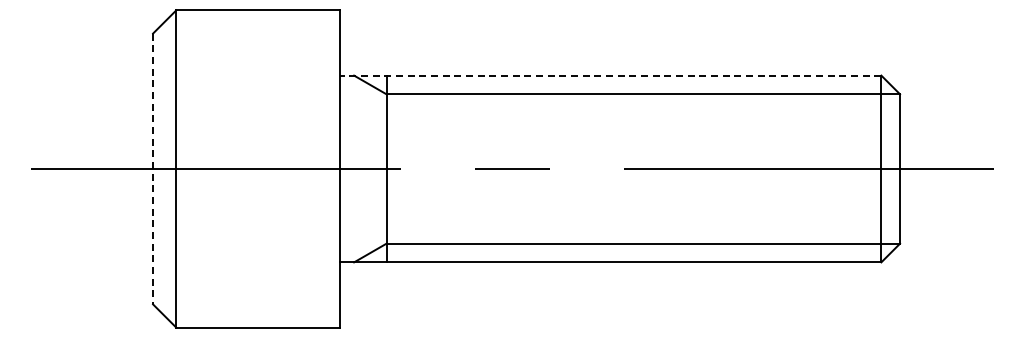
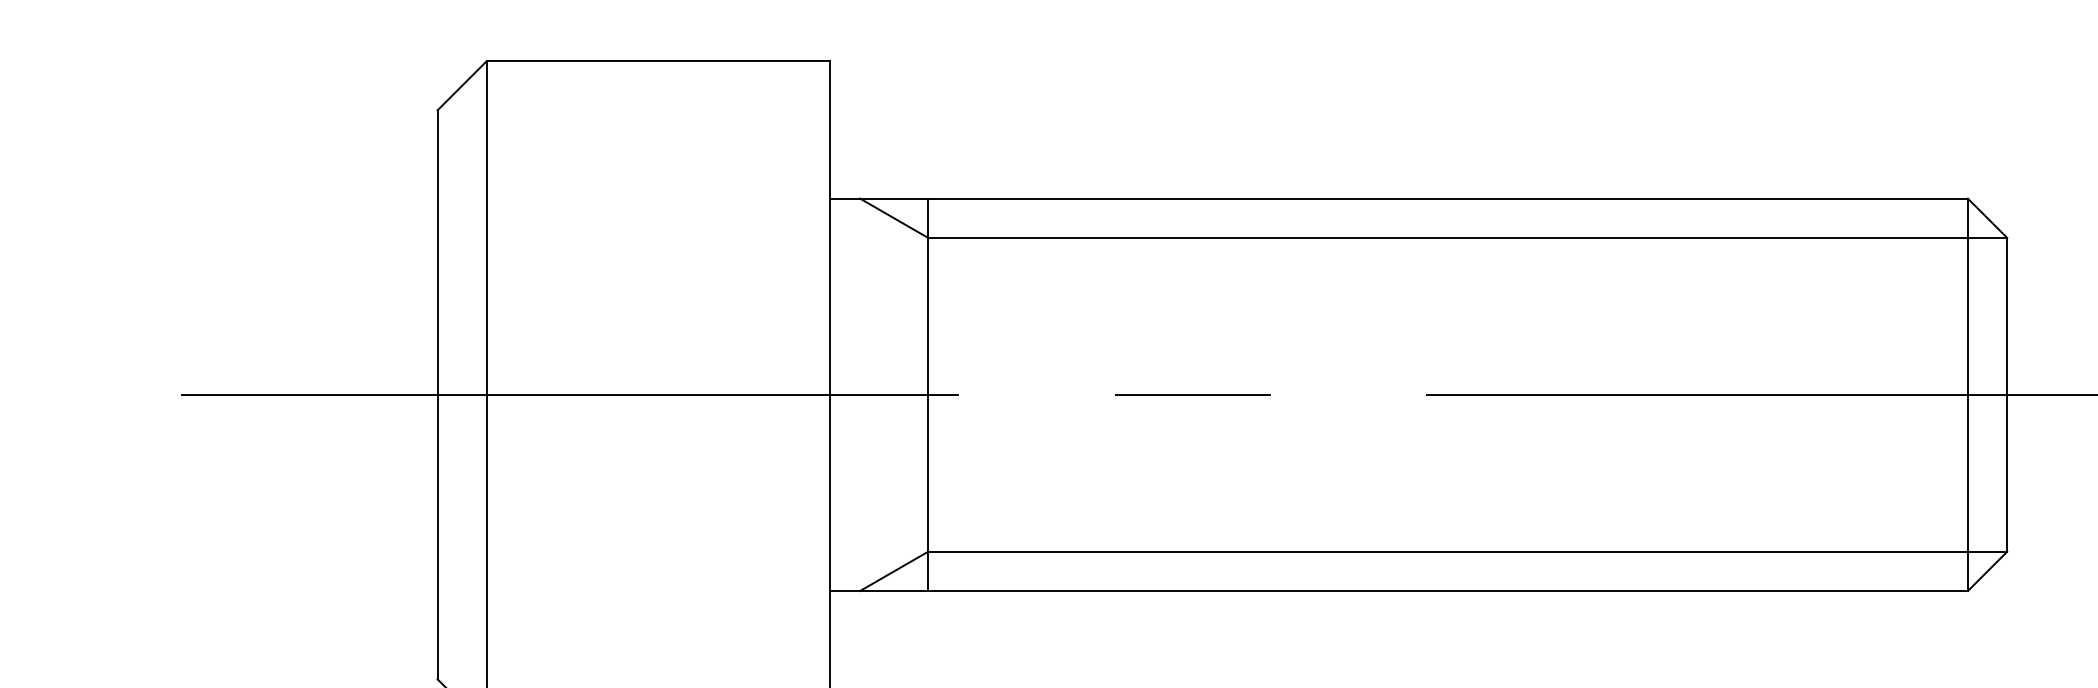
line: (610, 75) -> (1398, 198), dashed -> solid
line: (153, 169) -> (438, 395), dashed -> solid

